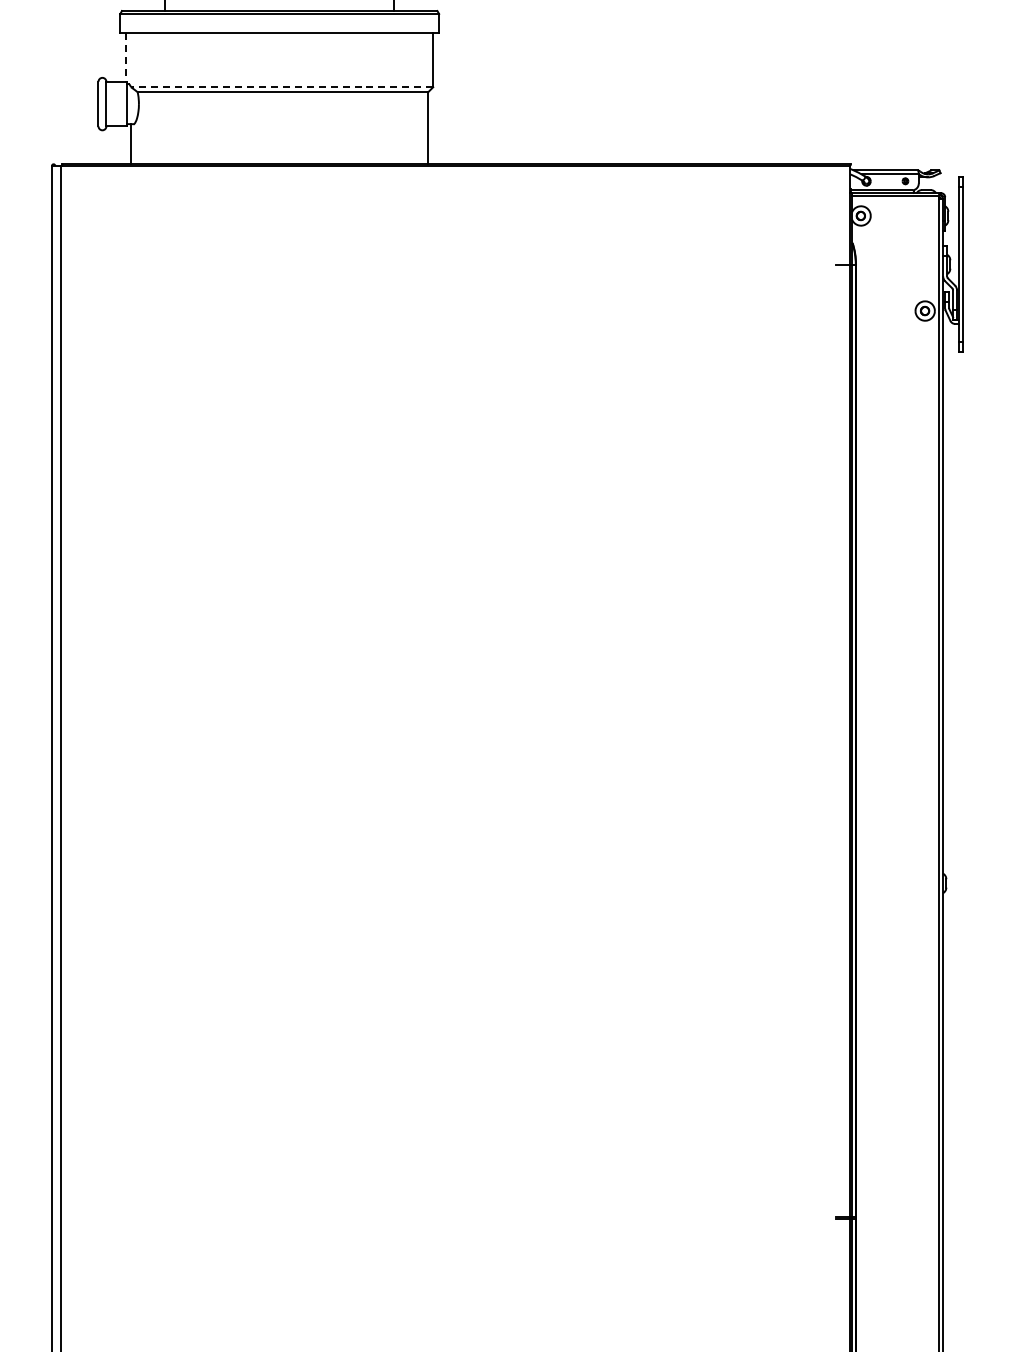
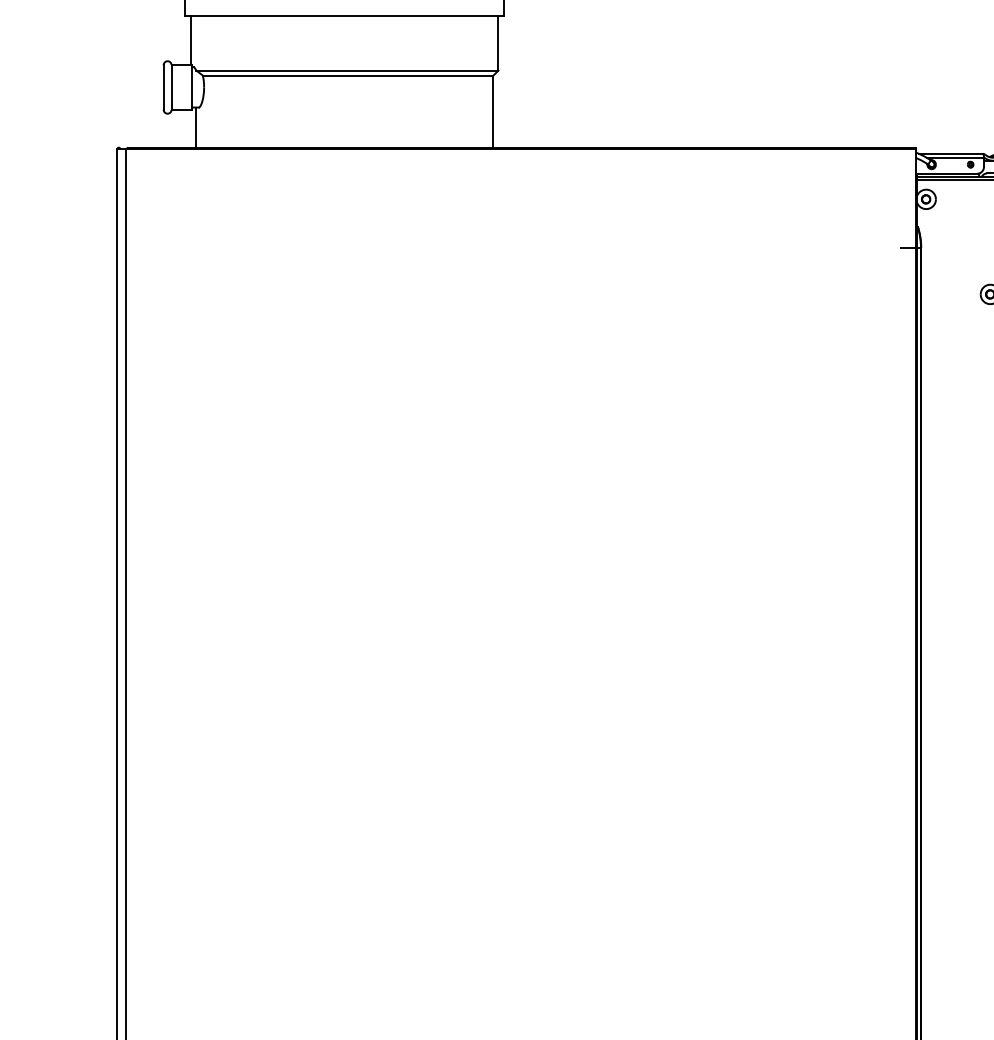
line: (126, 57) -> (191, 40), dashed -> solid
line: (281, 87) -> (346, 70), dashed -> solid

